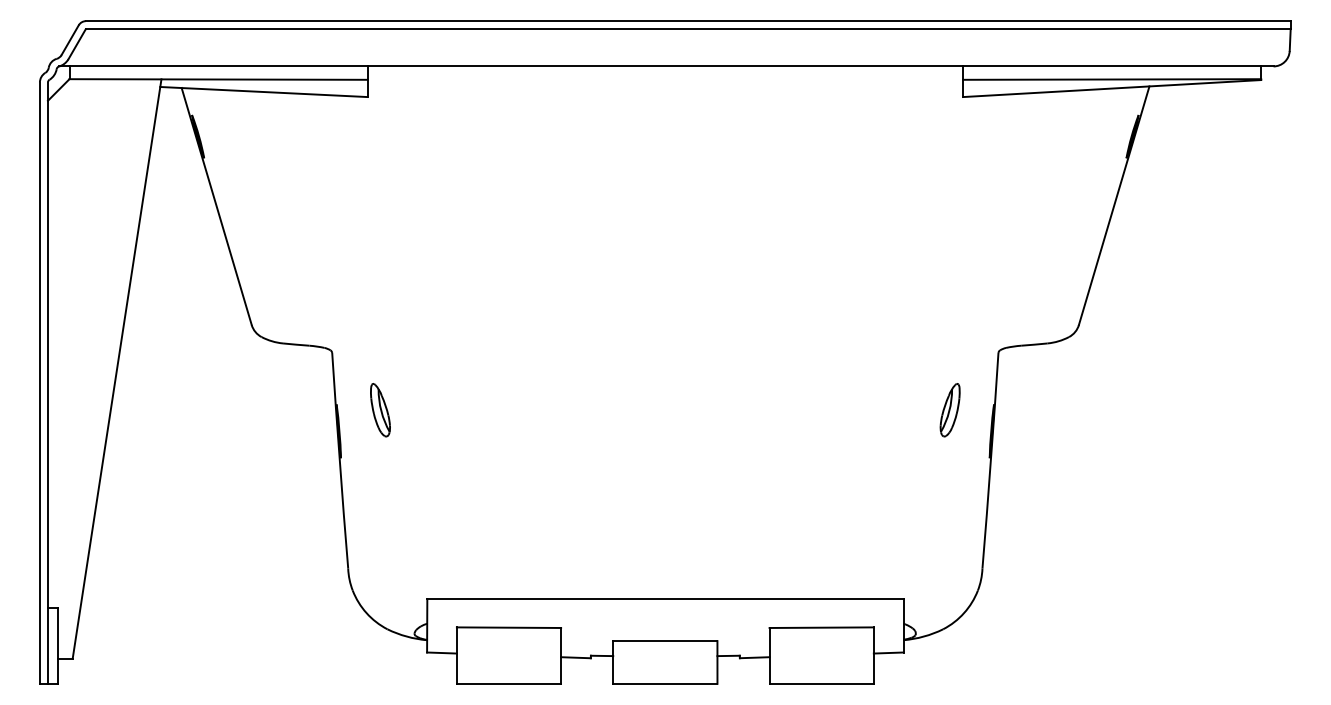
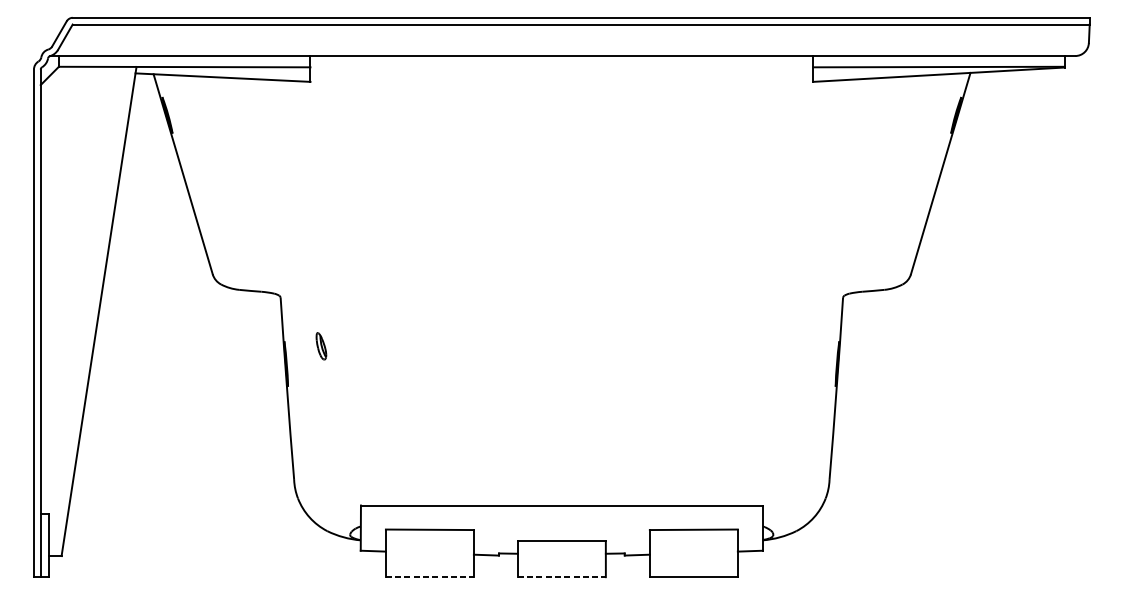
part: (380, 410) -> (321, 346), size x0.6
part: (949, 410) -> (801, 346), removed
line: (509, 683) -> (430, 576), solid -> dashed
line: (665, 683) -> (562, 576), solid -> dashed

